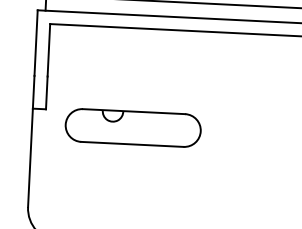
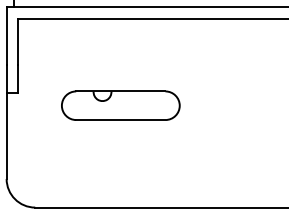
part: (132, 127) -> (120, 105), moved

